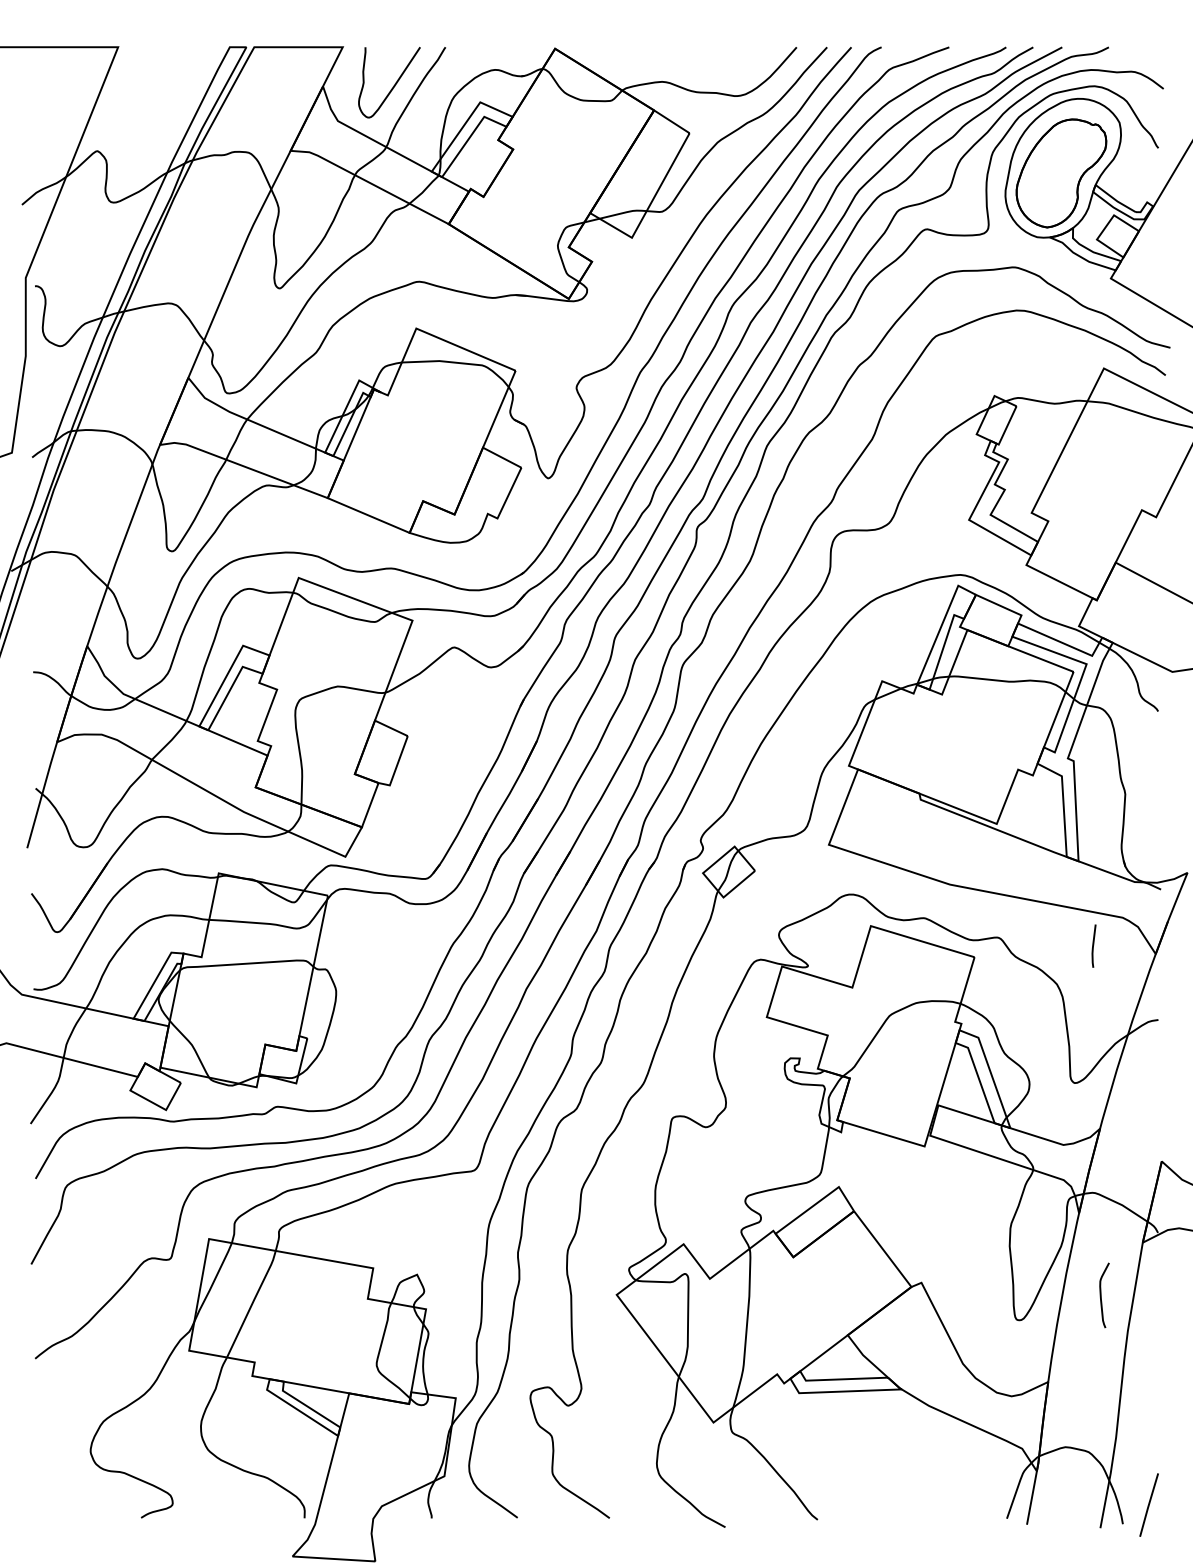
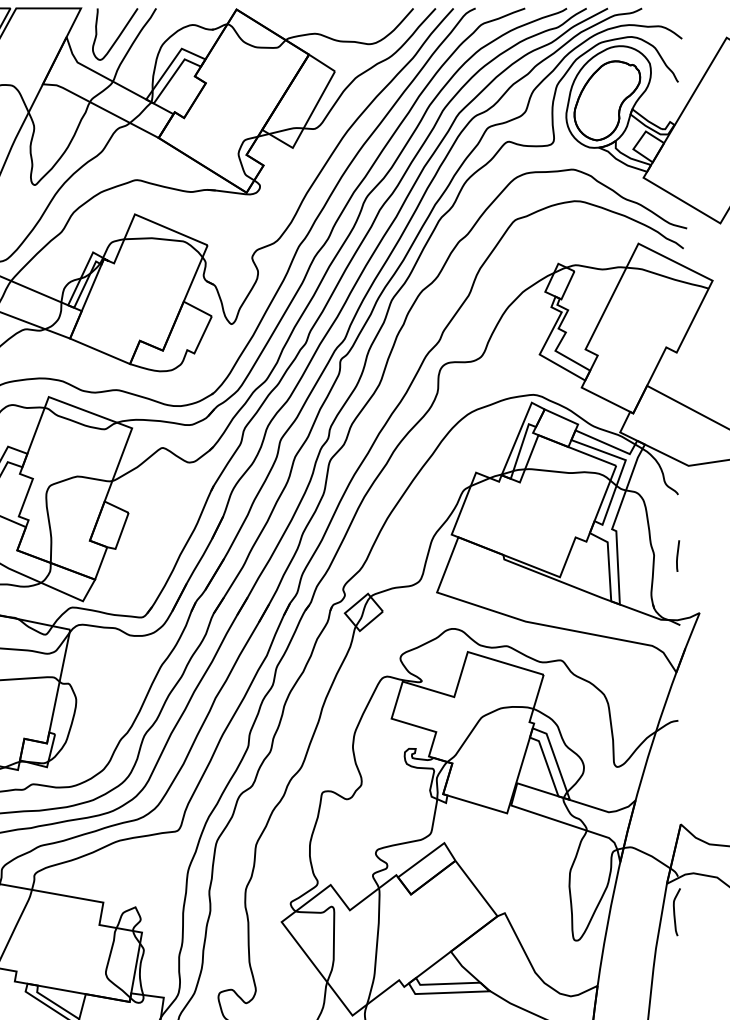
line: (1093, 945) -> (677, 555), moved
curve: (1101, 1295) -> (674, 912), moved

